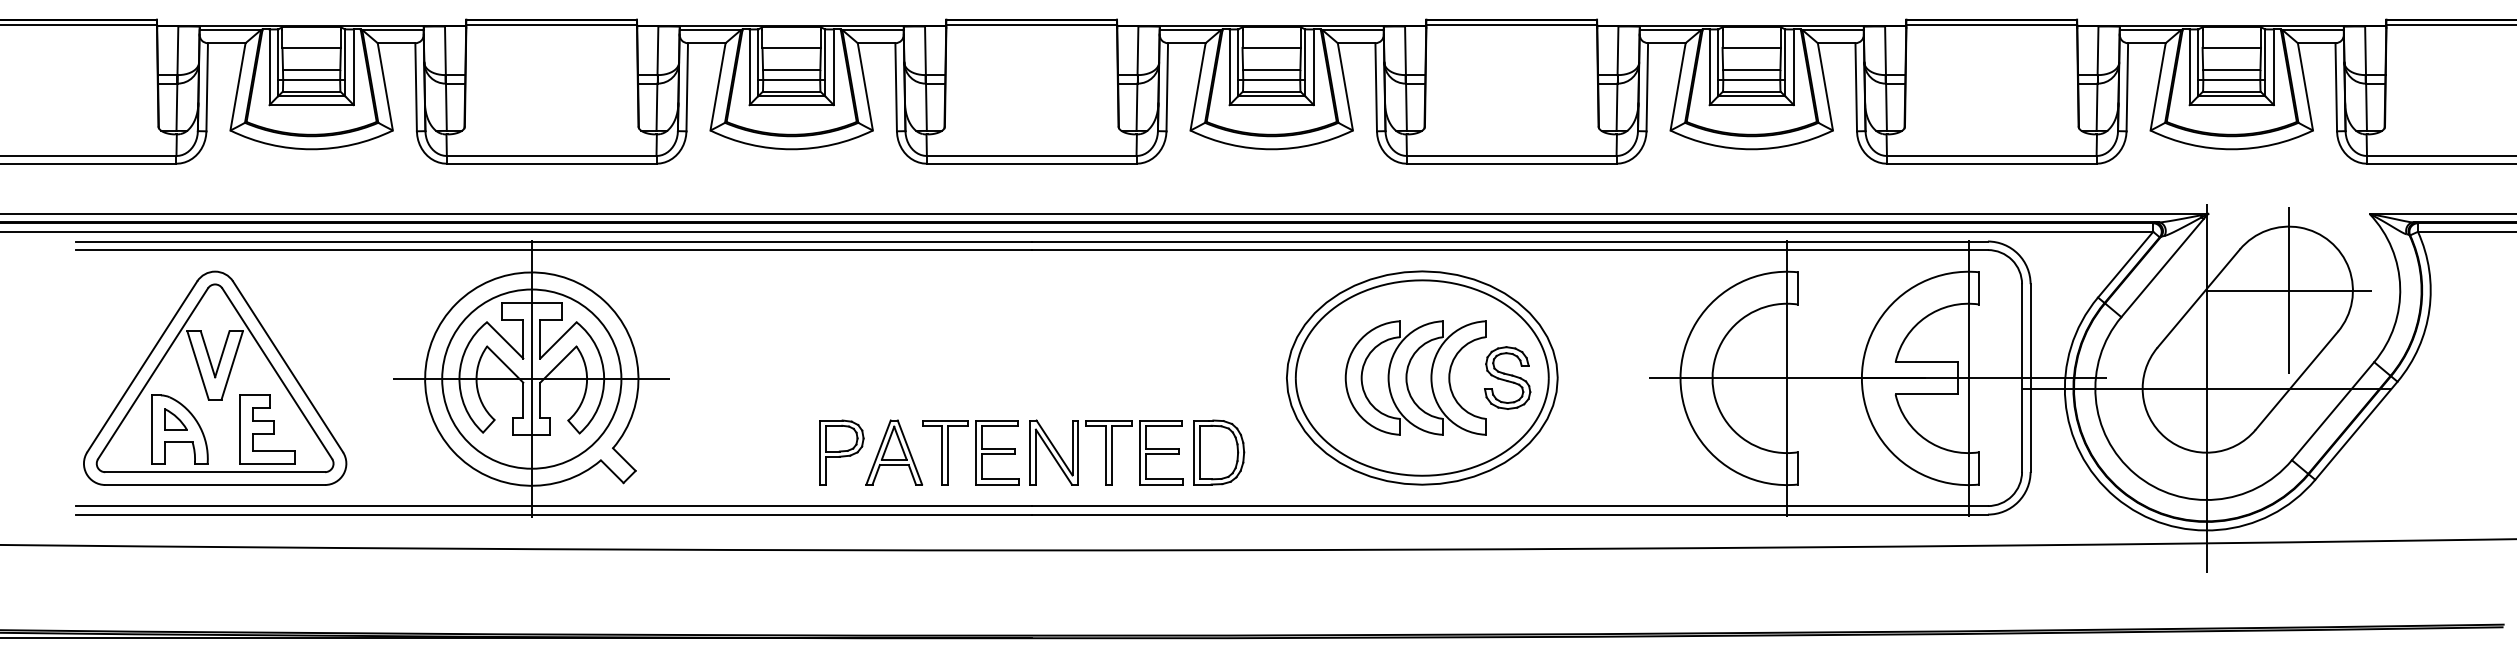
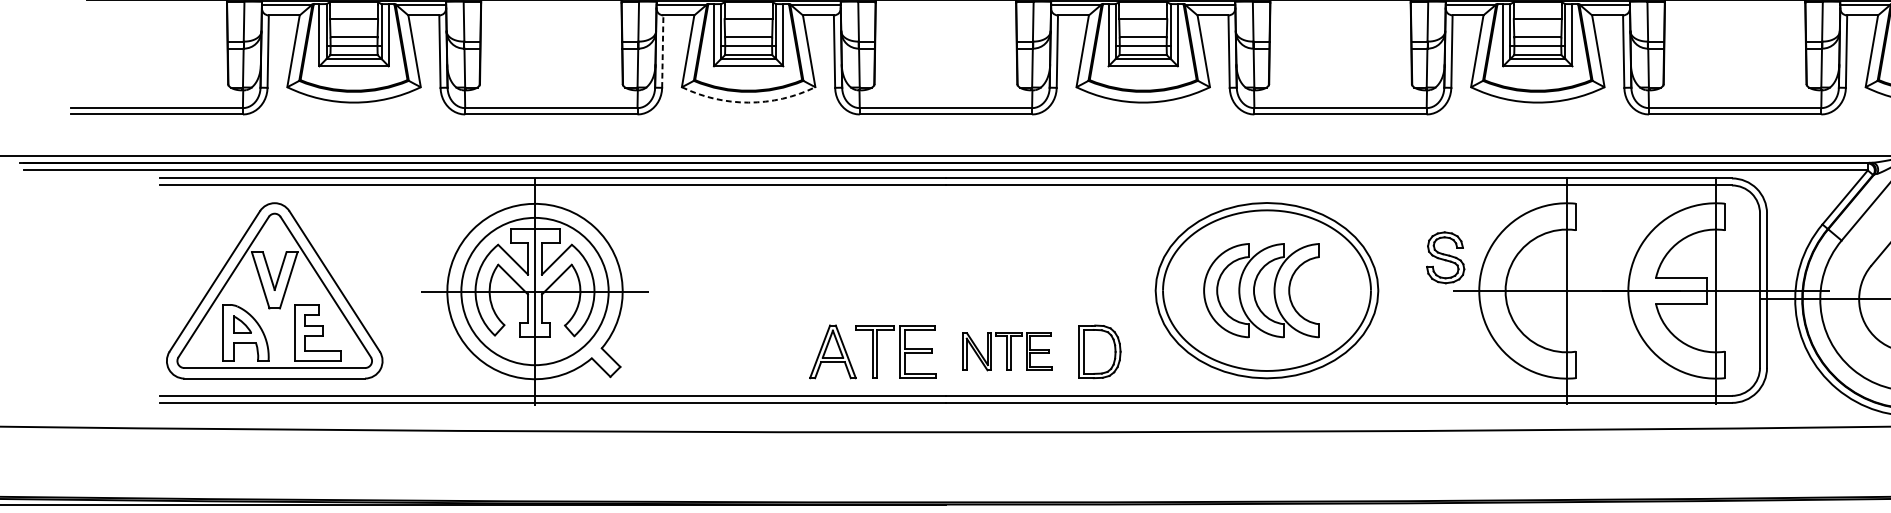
line: (687, 86) -> (663, 50), solid -> dashed
arc: (791, 149) -> (748, 102), solid -> dashed
part: (1507, 377) -> (1445, 257), moved
part: (841, 452) -> (789, 351), removed
part: (1106, 452) -> (1007, 351), size x0.7

